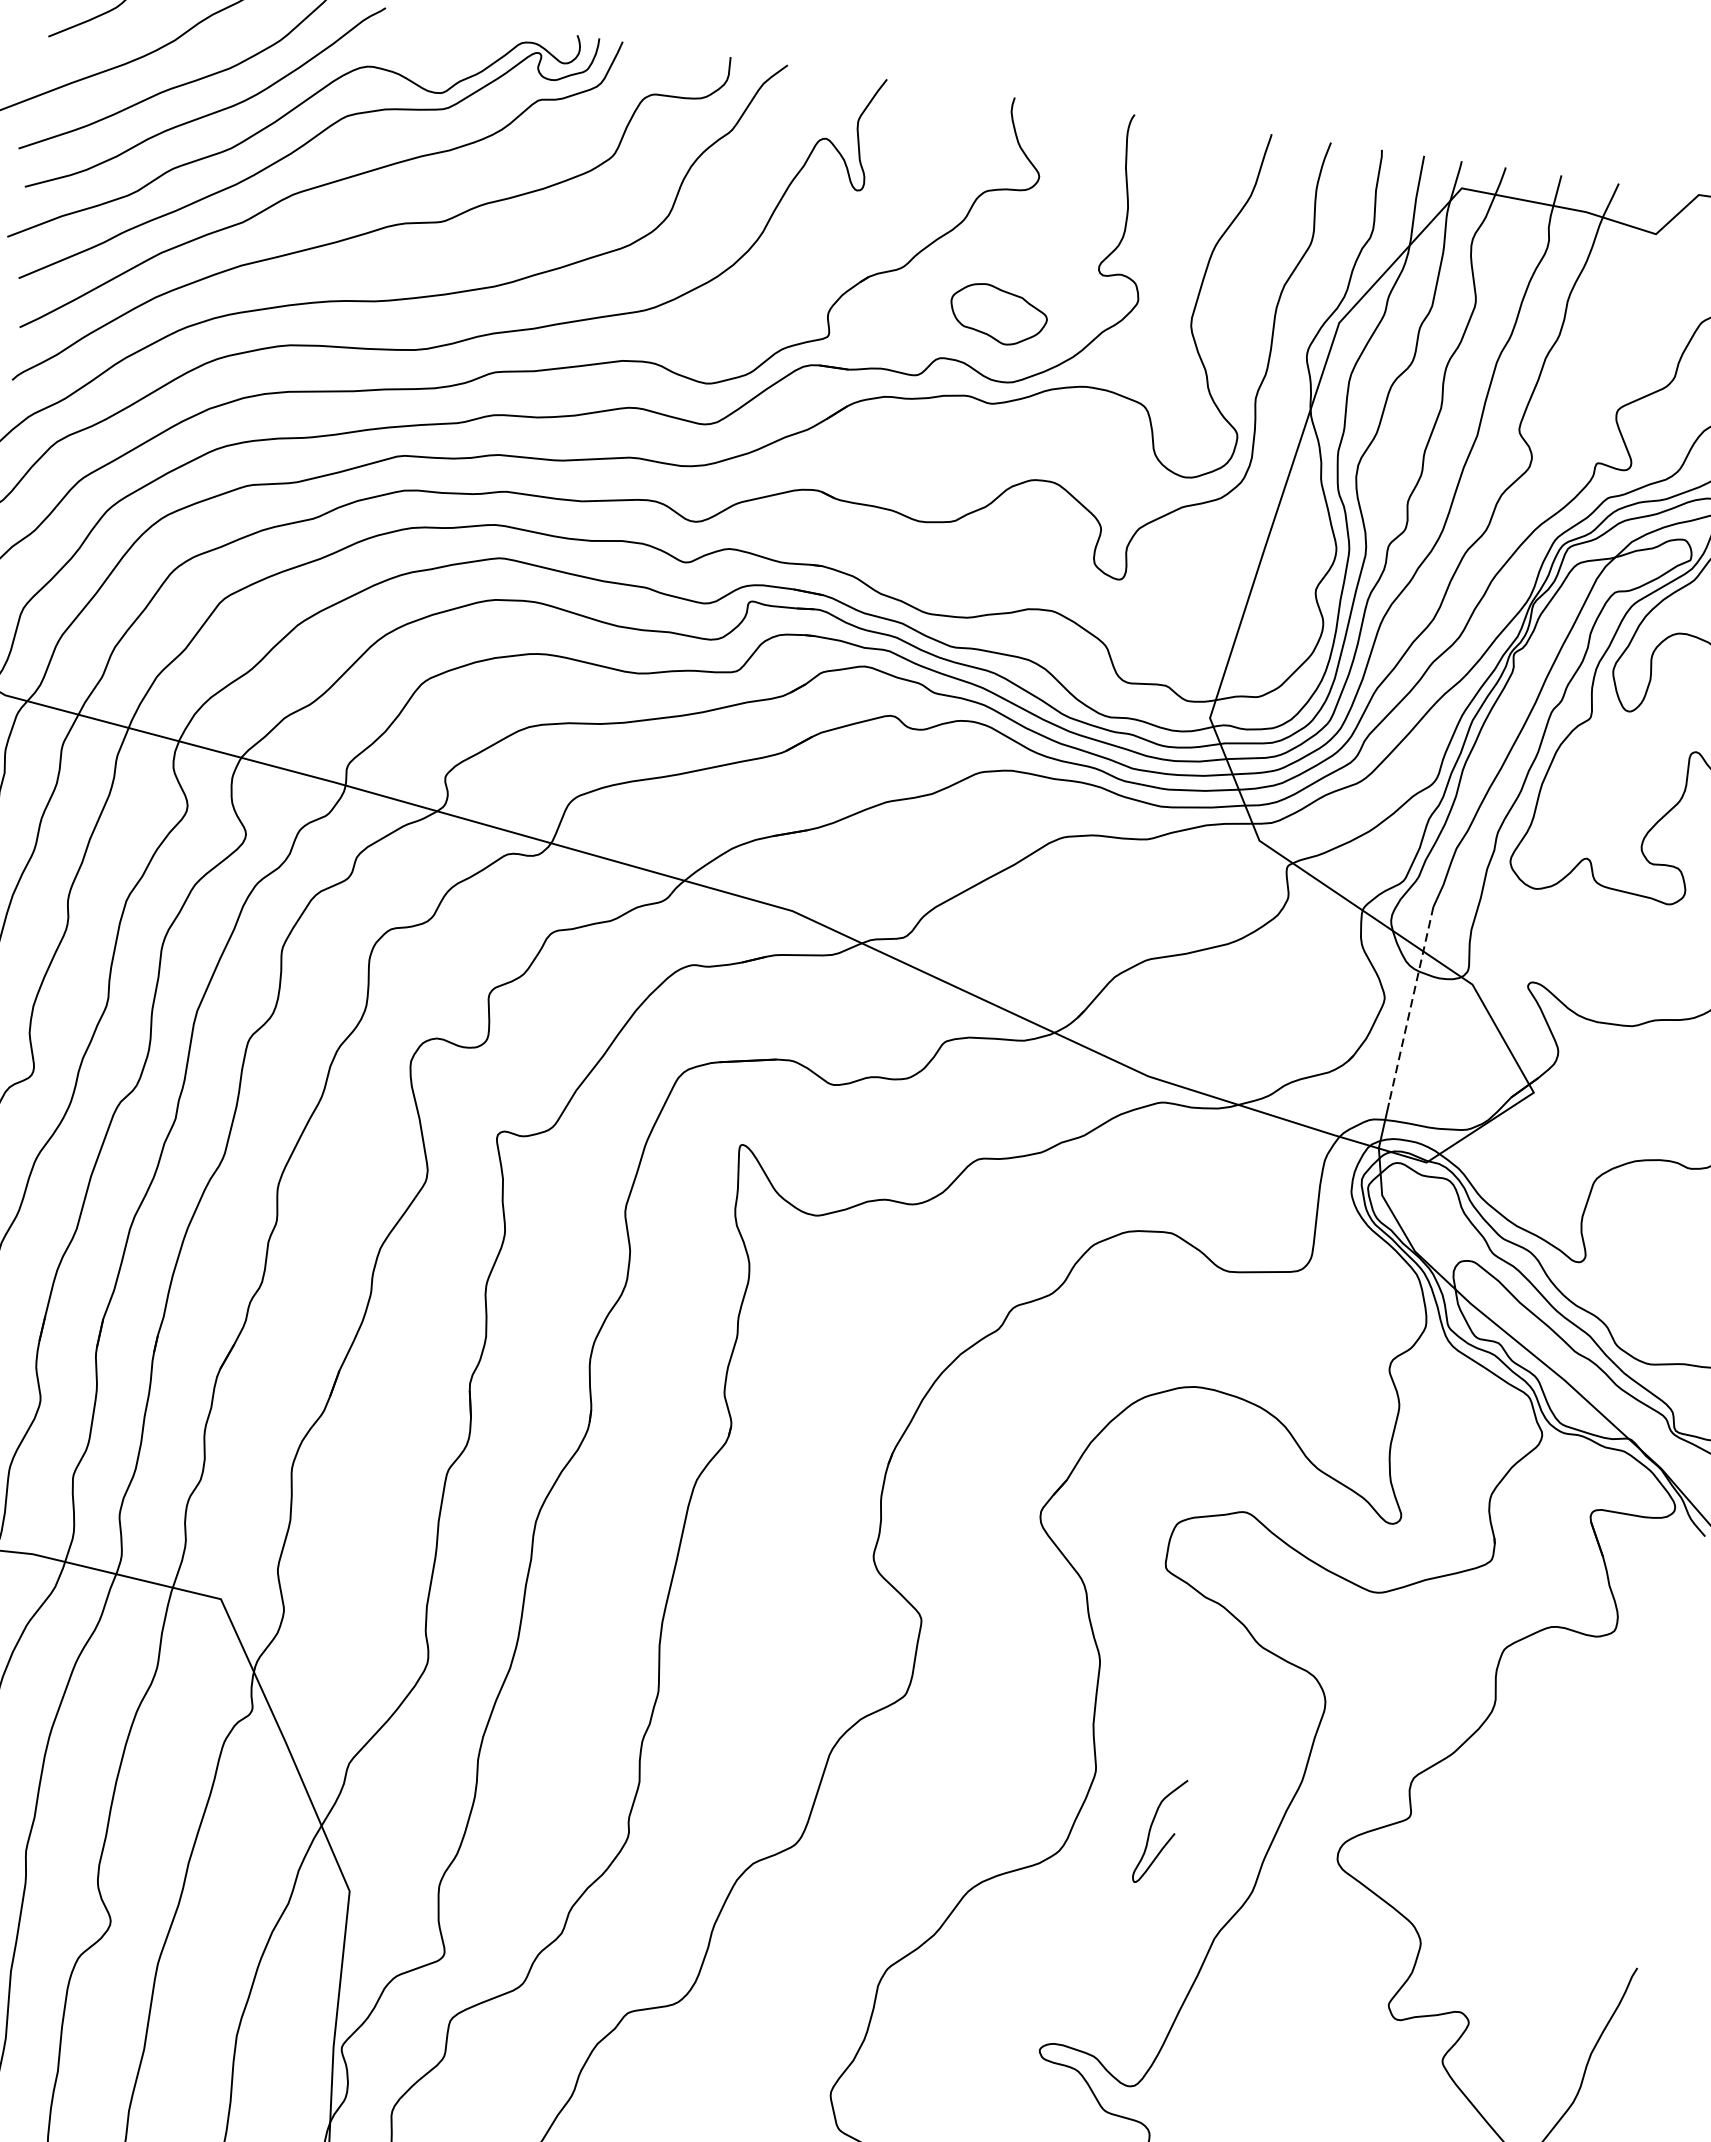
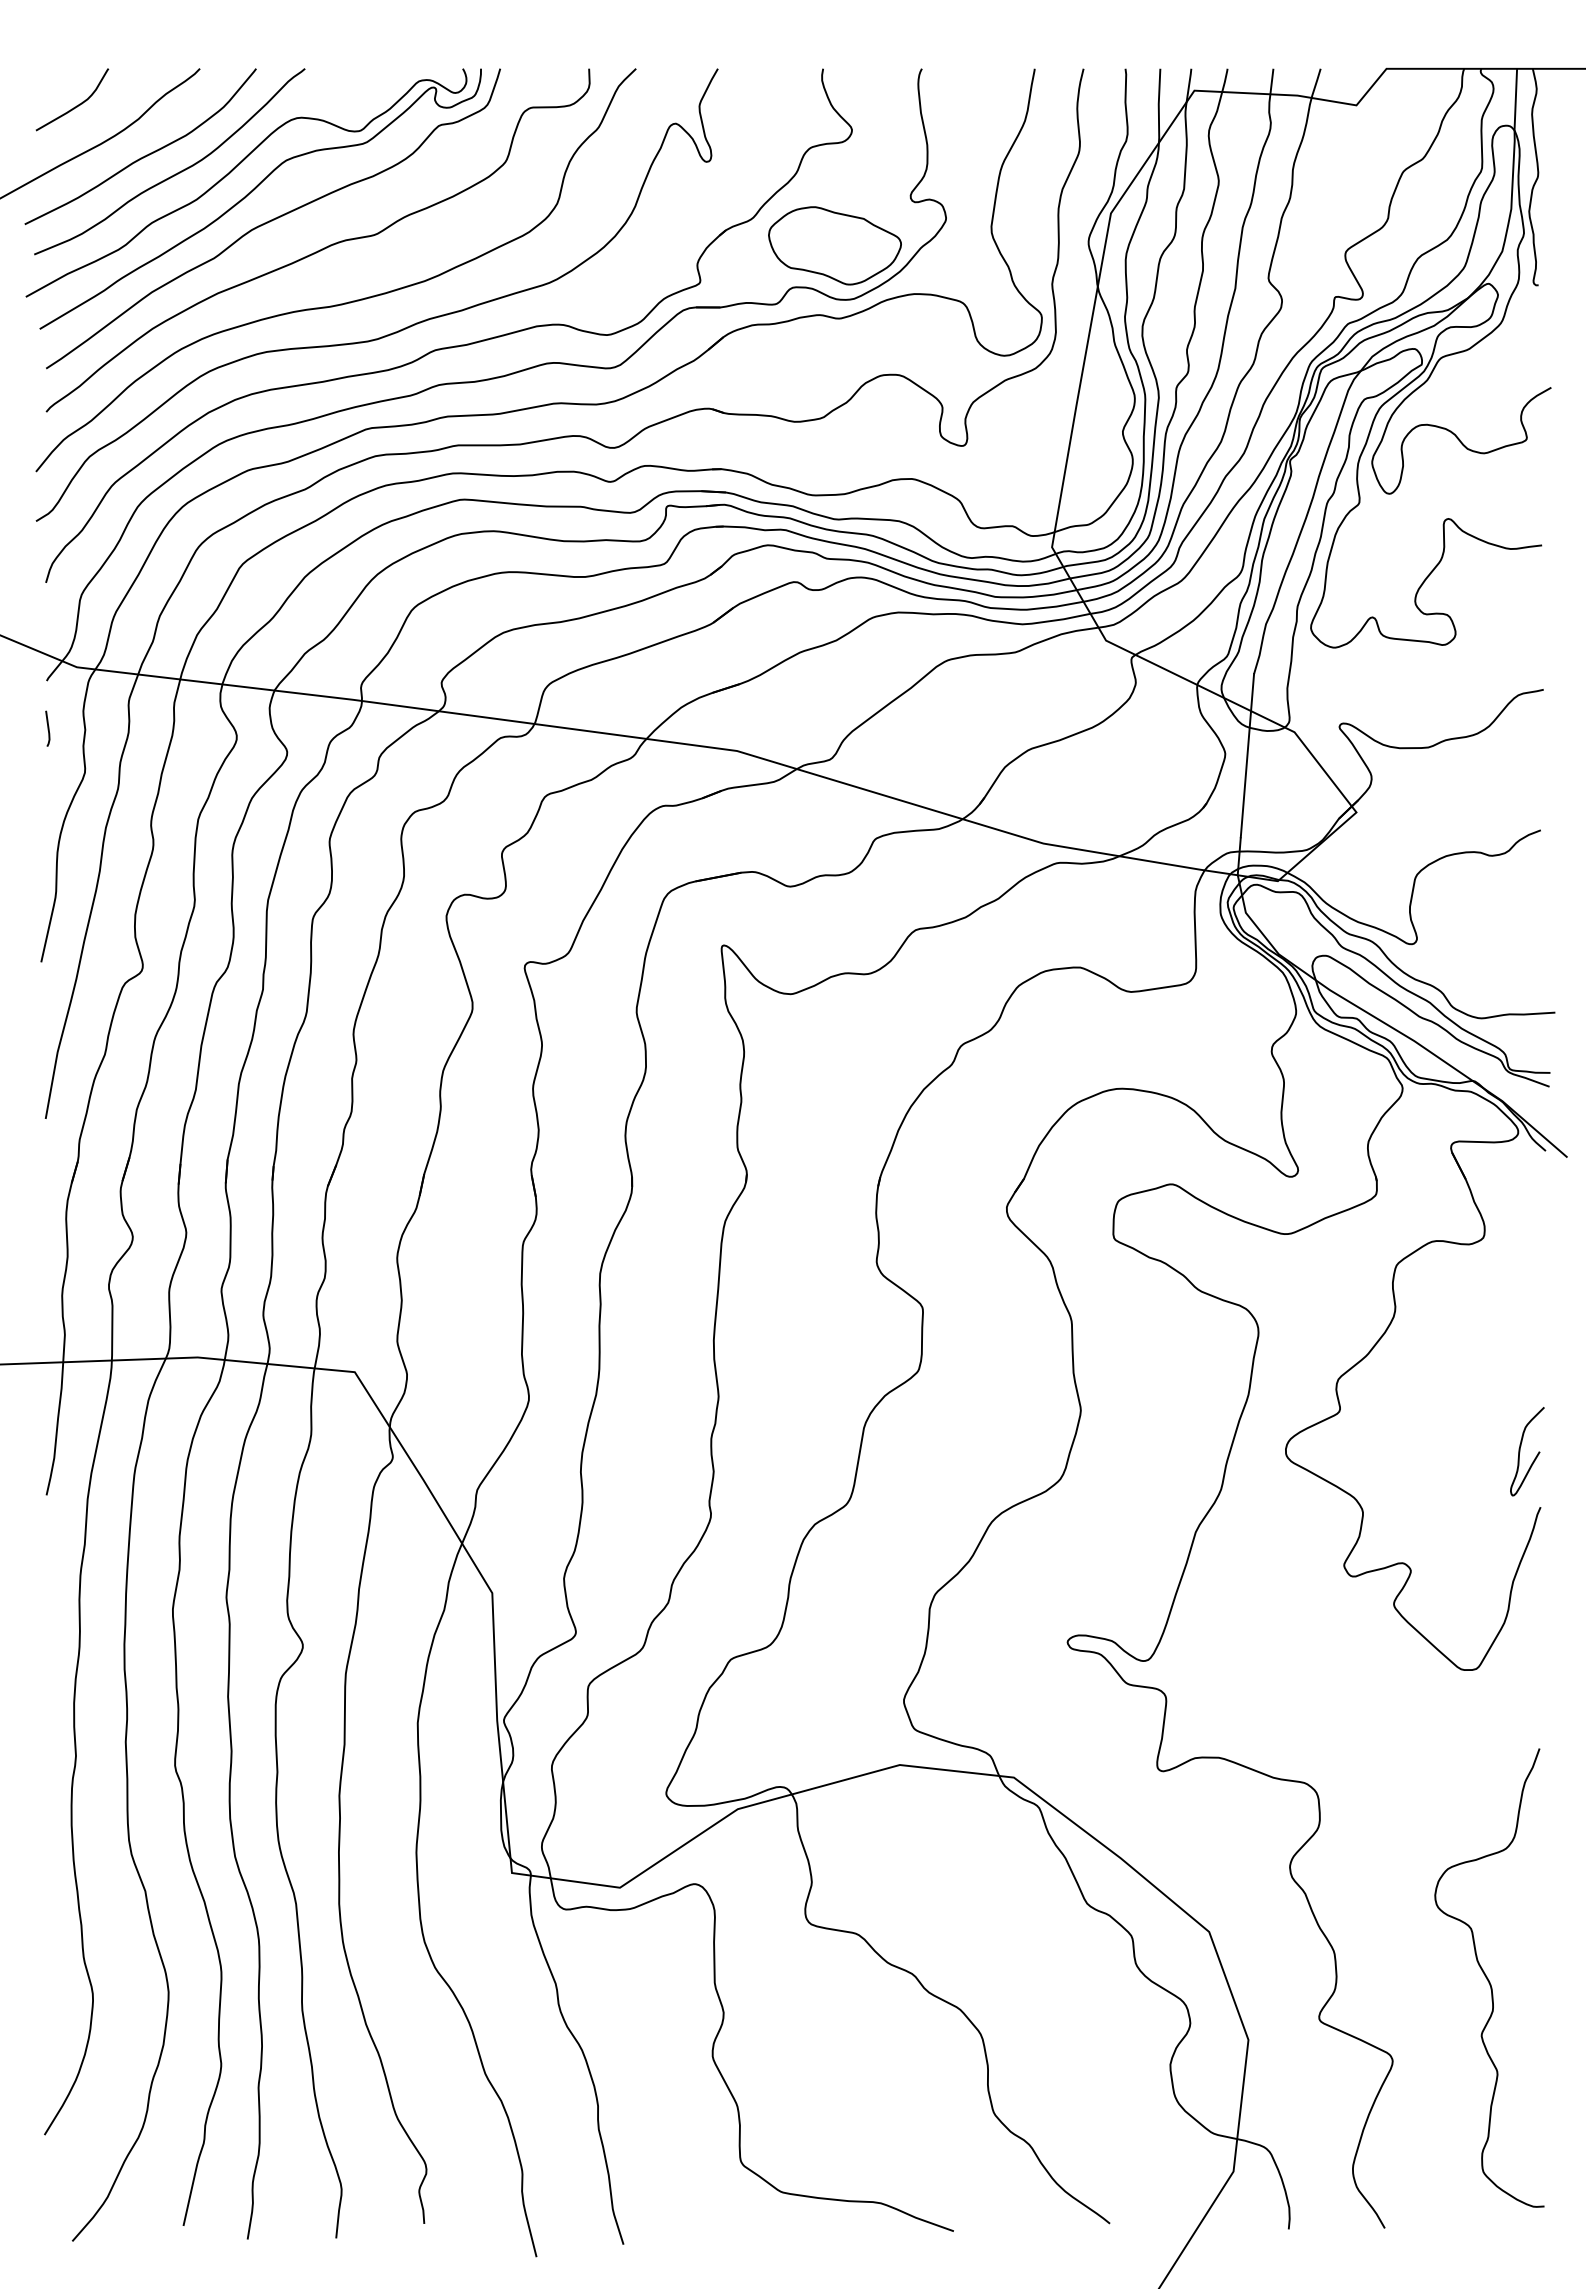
part: (998, 314) -> (834, 245), size x1.67
line: (1411, 1004) -> (1247, 755), dashed -> solid
curve: (1151, 1829) -> (1520, 1451), moved

